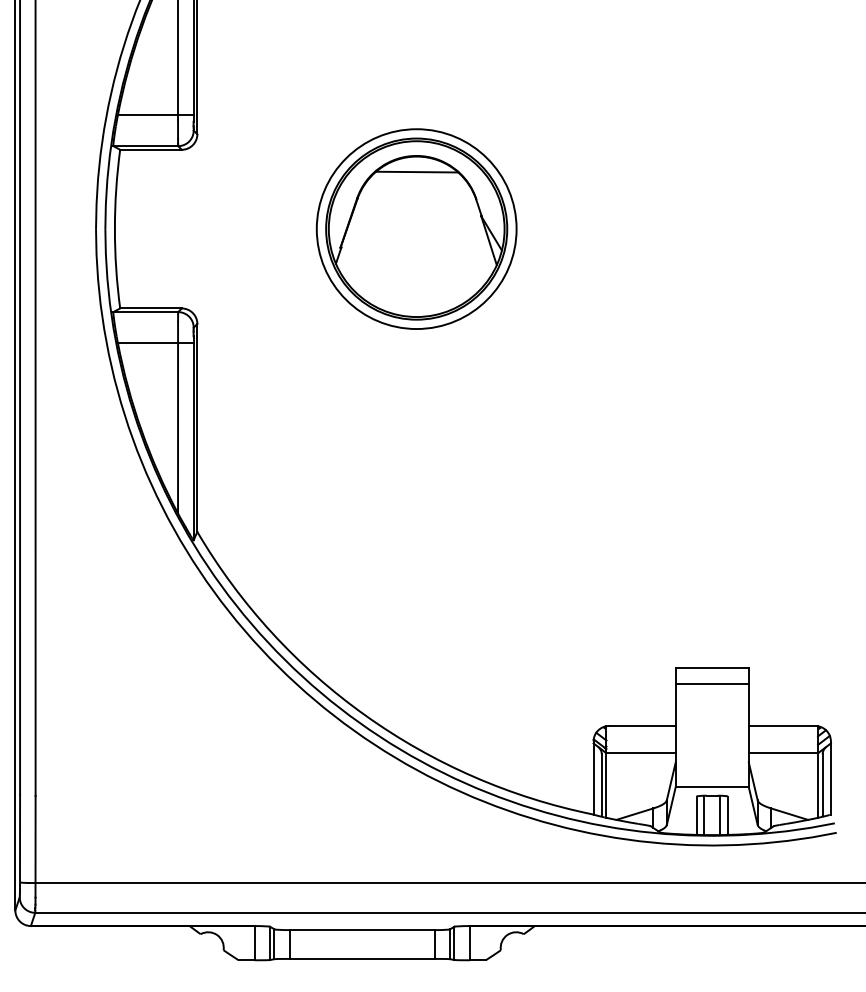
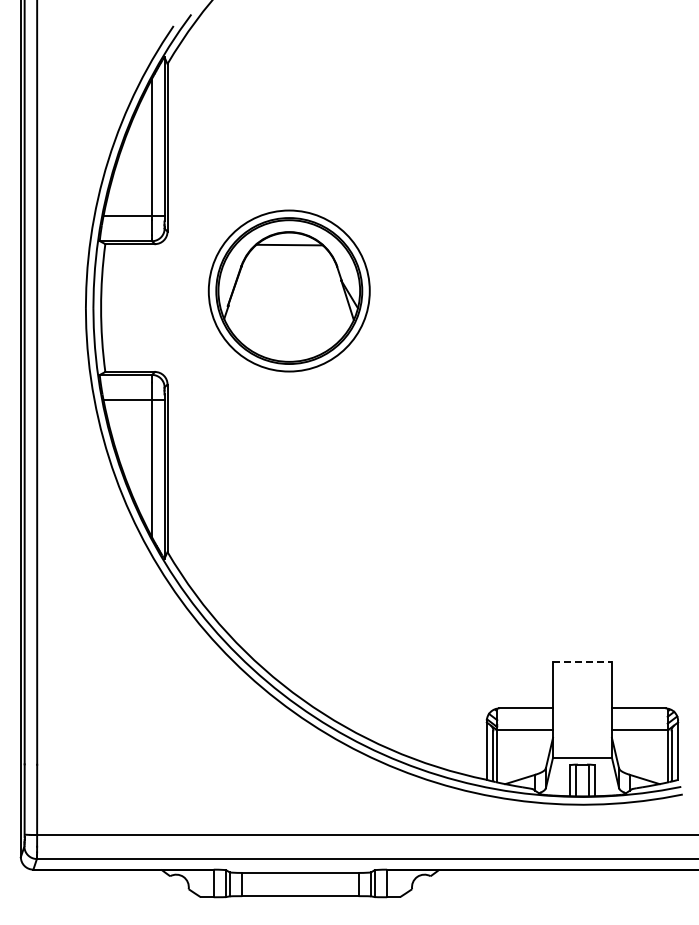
part: (415, 228) -> (288, 290), moved
line: (712, 667) -> (582, 661), solid -> dashed
line: (712, 683) -> (582, 674), removed

